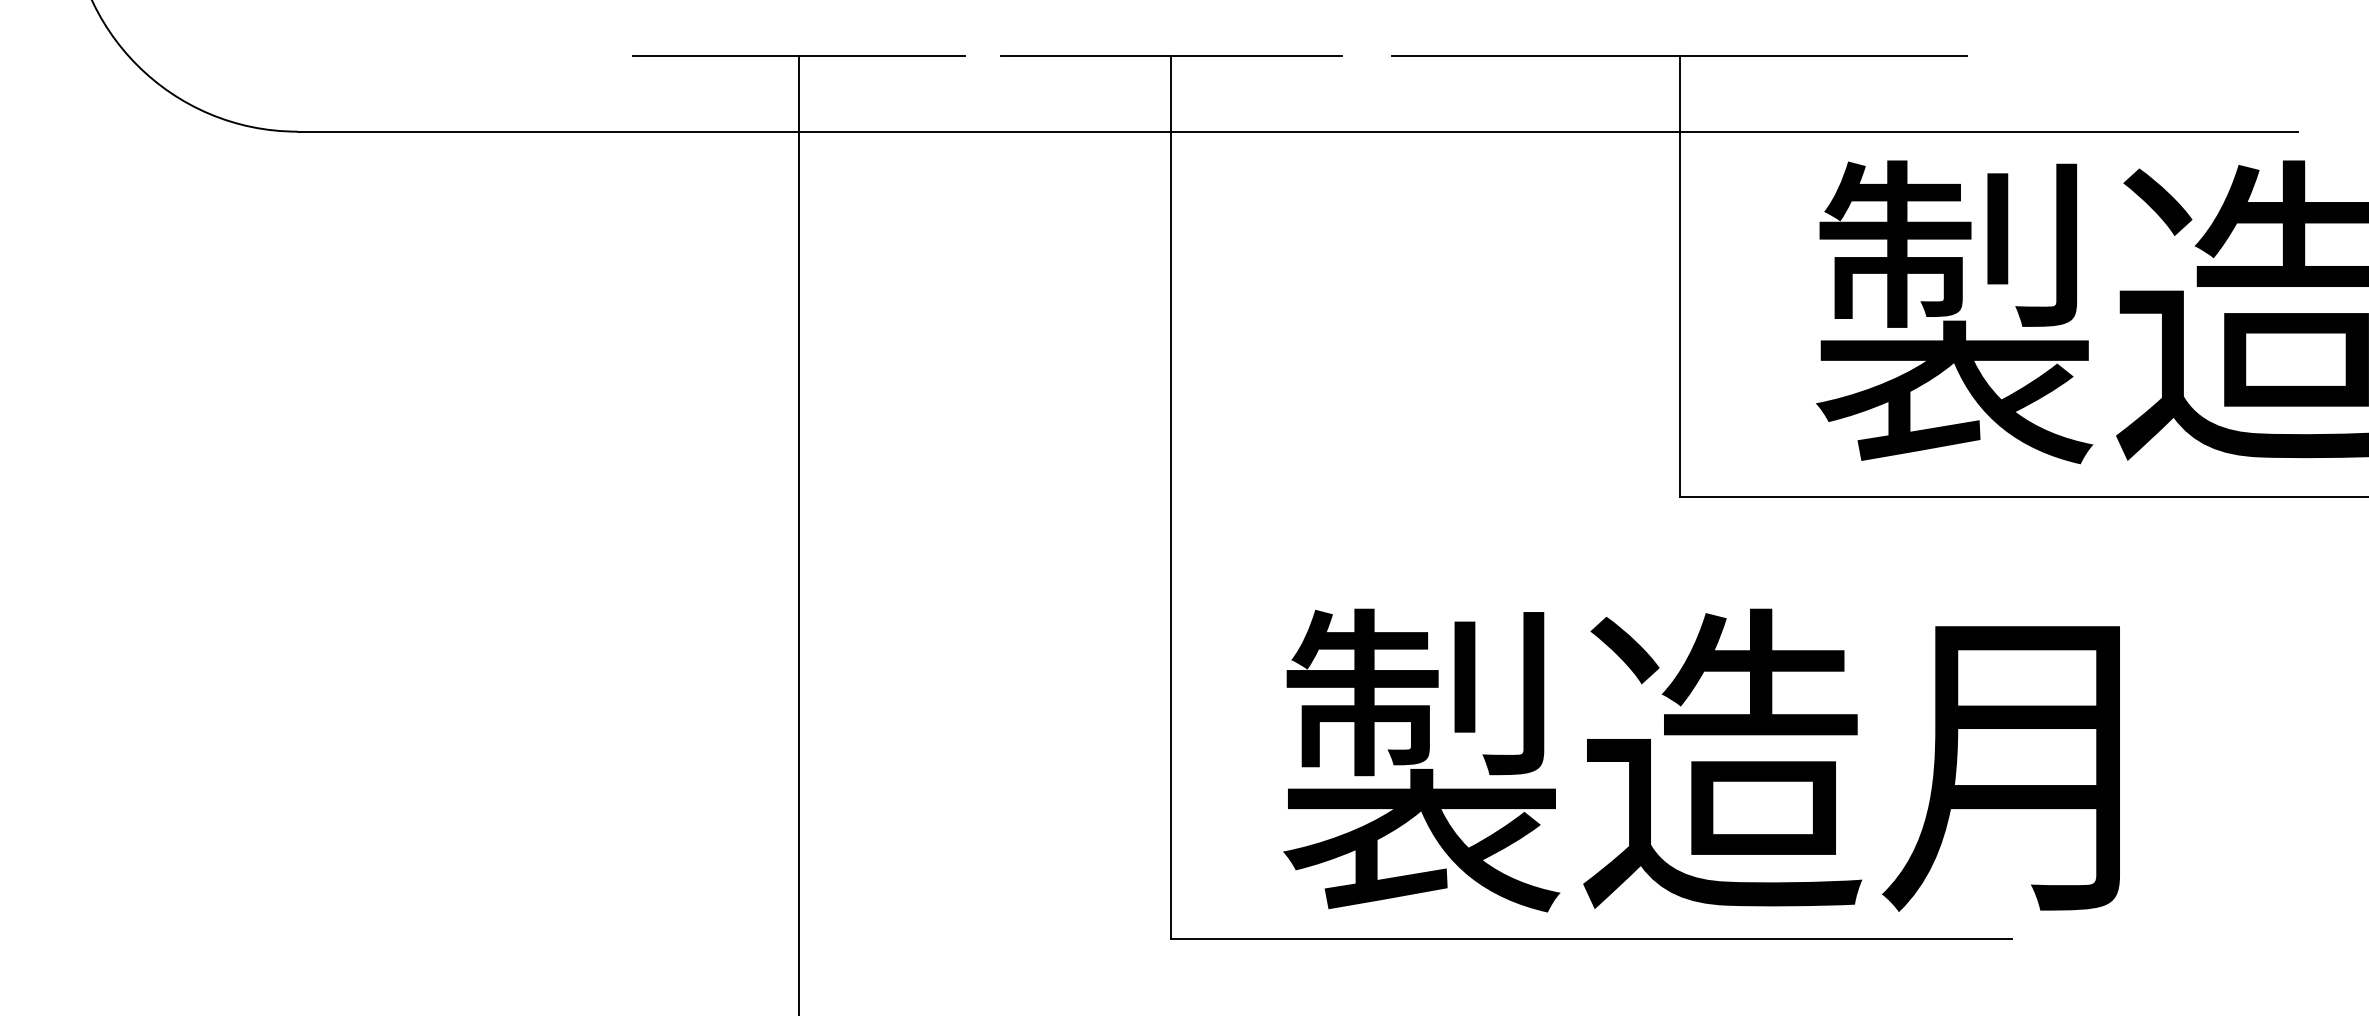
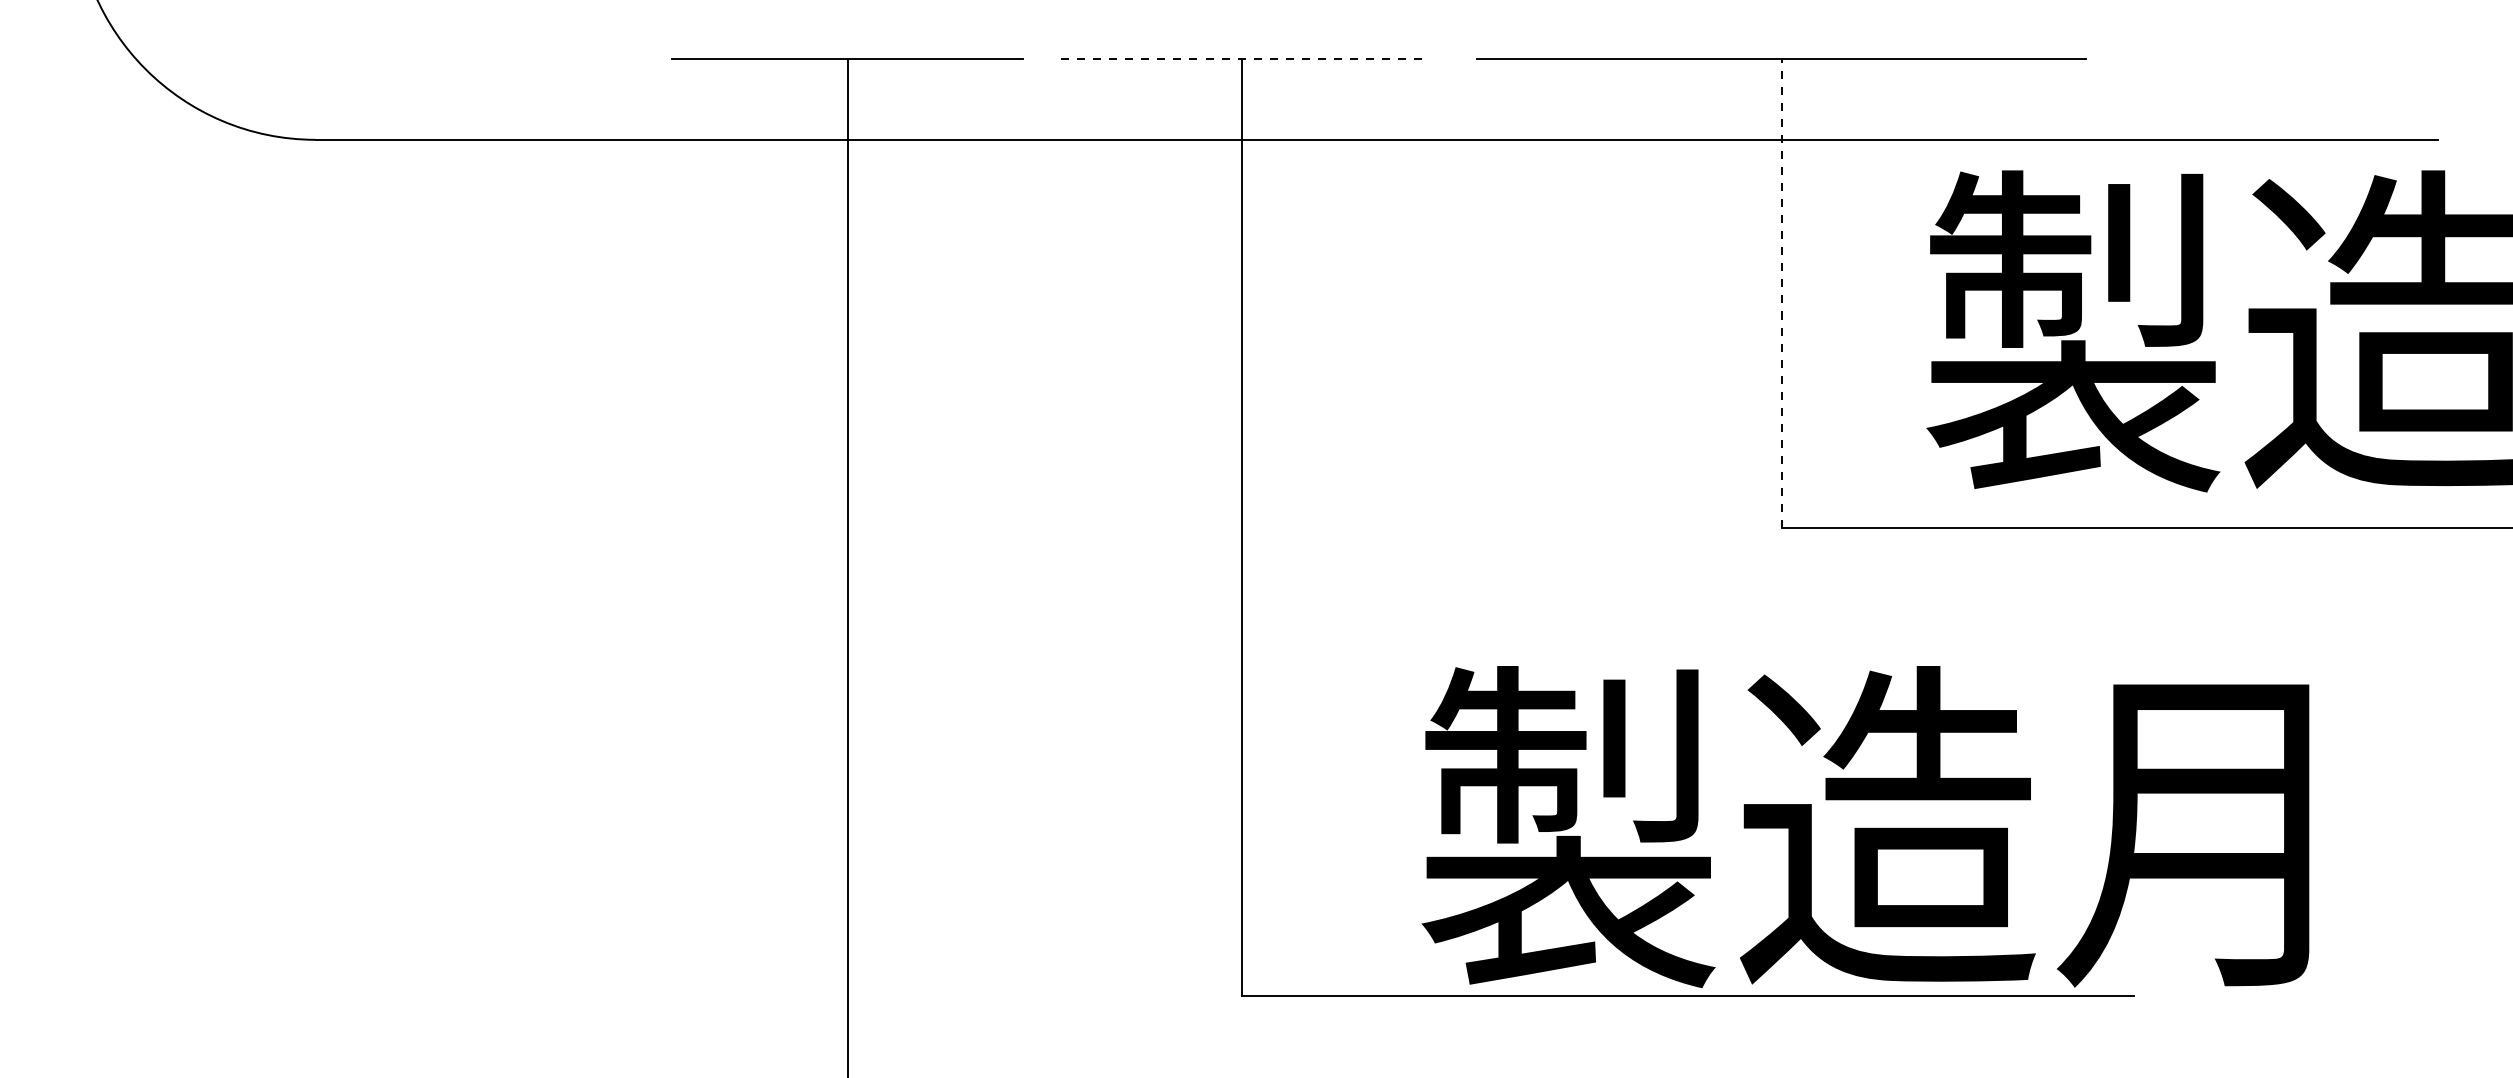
line: (1171, 55) -> (1242, 59), solid -> dashed
line: (1679, 276) -> (1781, 293), solid -> dashed
text: (1701, 760) -> (1865, 826), moved

